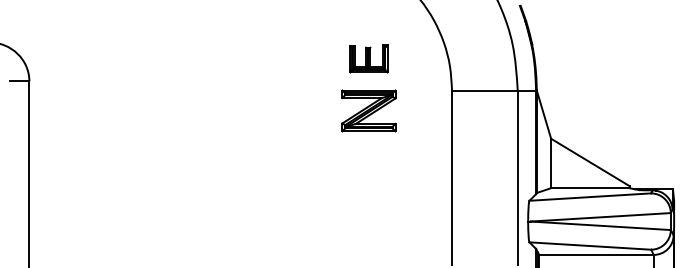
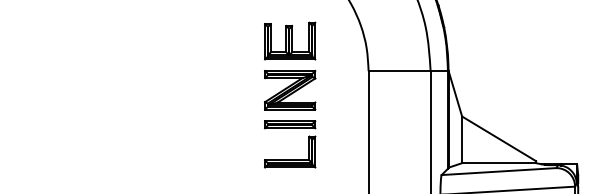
part: (368, 58) -> (289, 40), size x1.43
part: (368, 151) -> (289, 128), added

